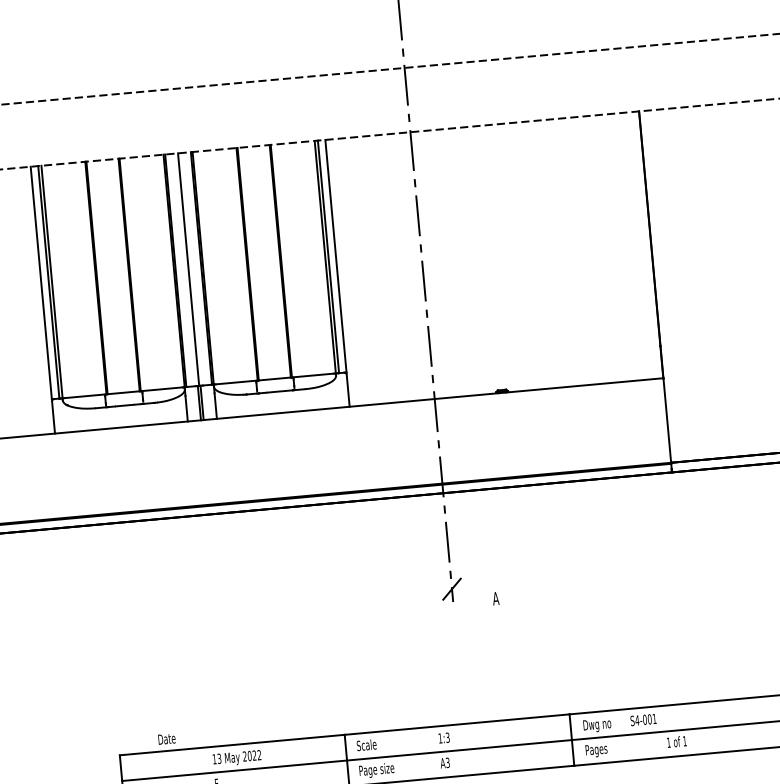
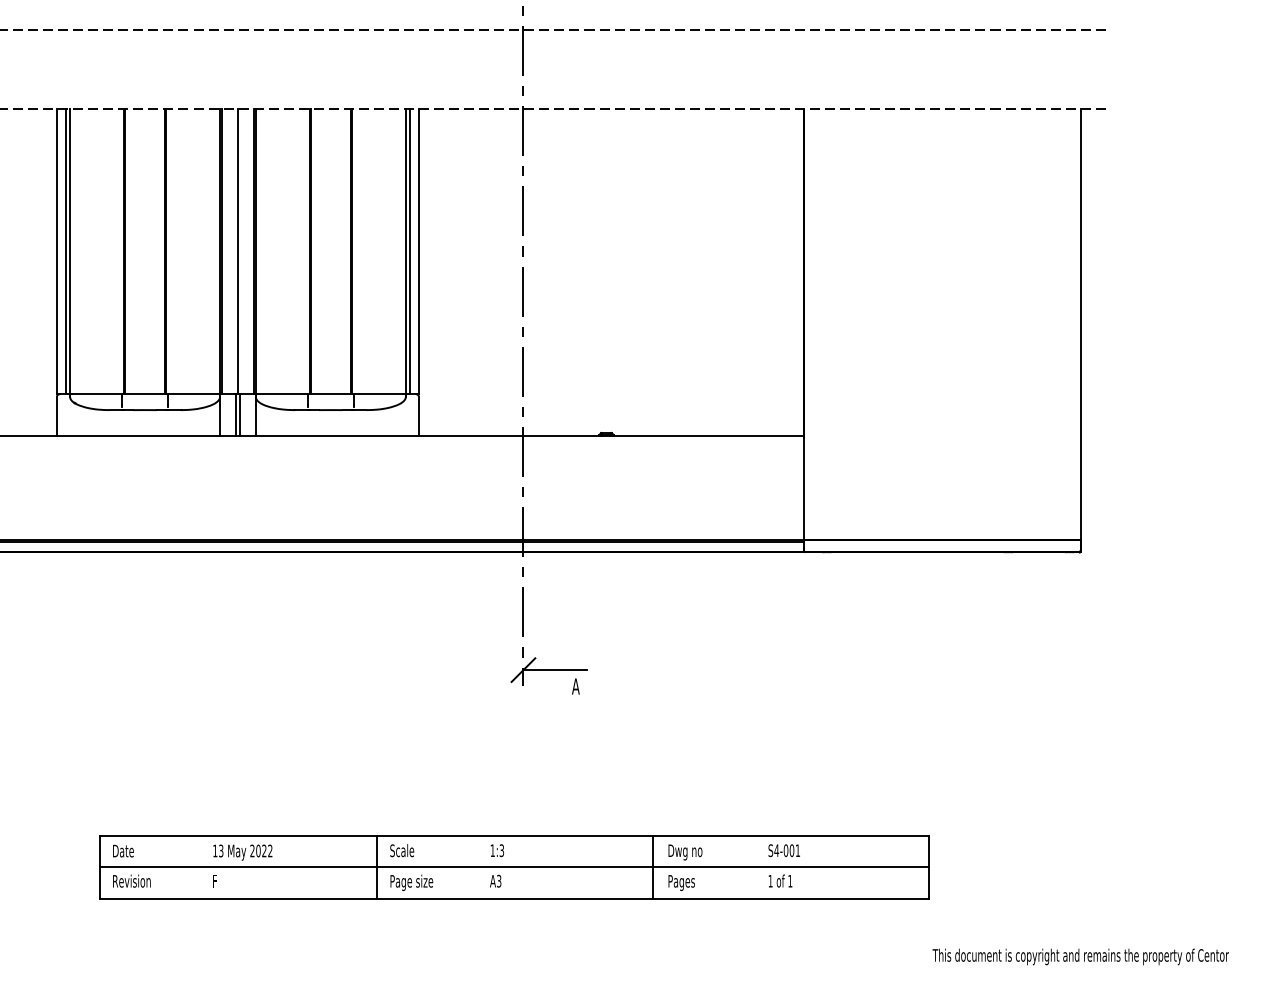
line: (477, 587) -> (554, 670), added
text: (642, 719) -> (783, 850), moved
text: (166, 738) -> (123, 850), moved

